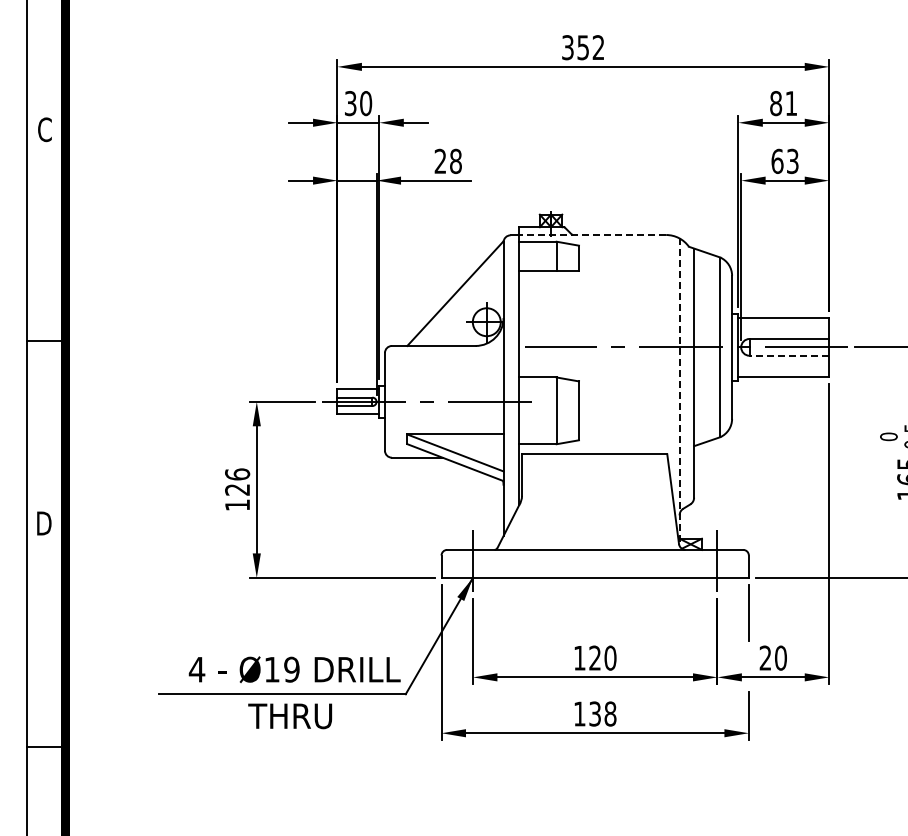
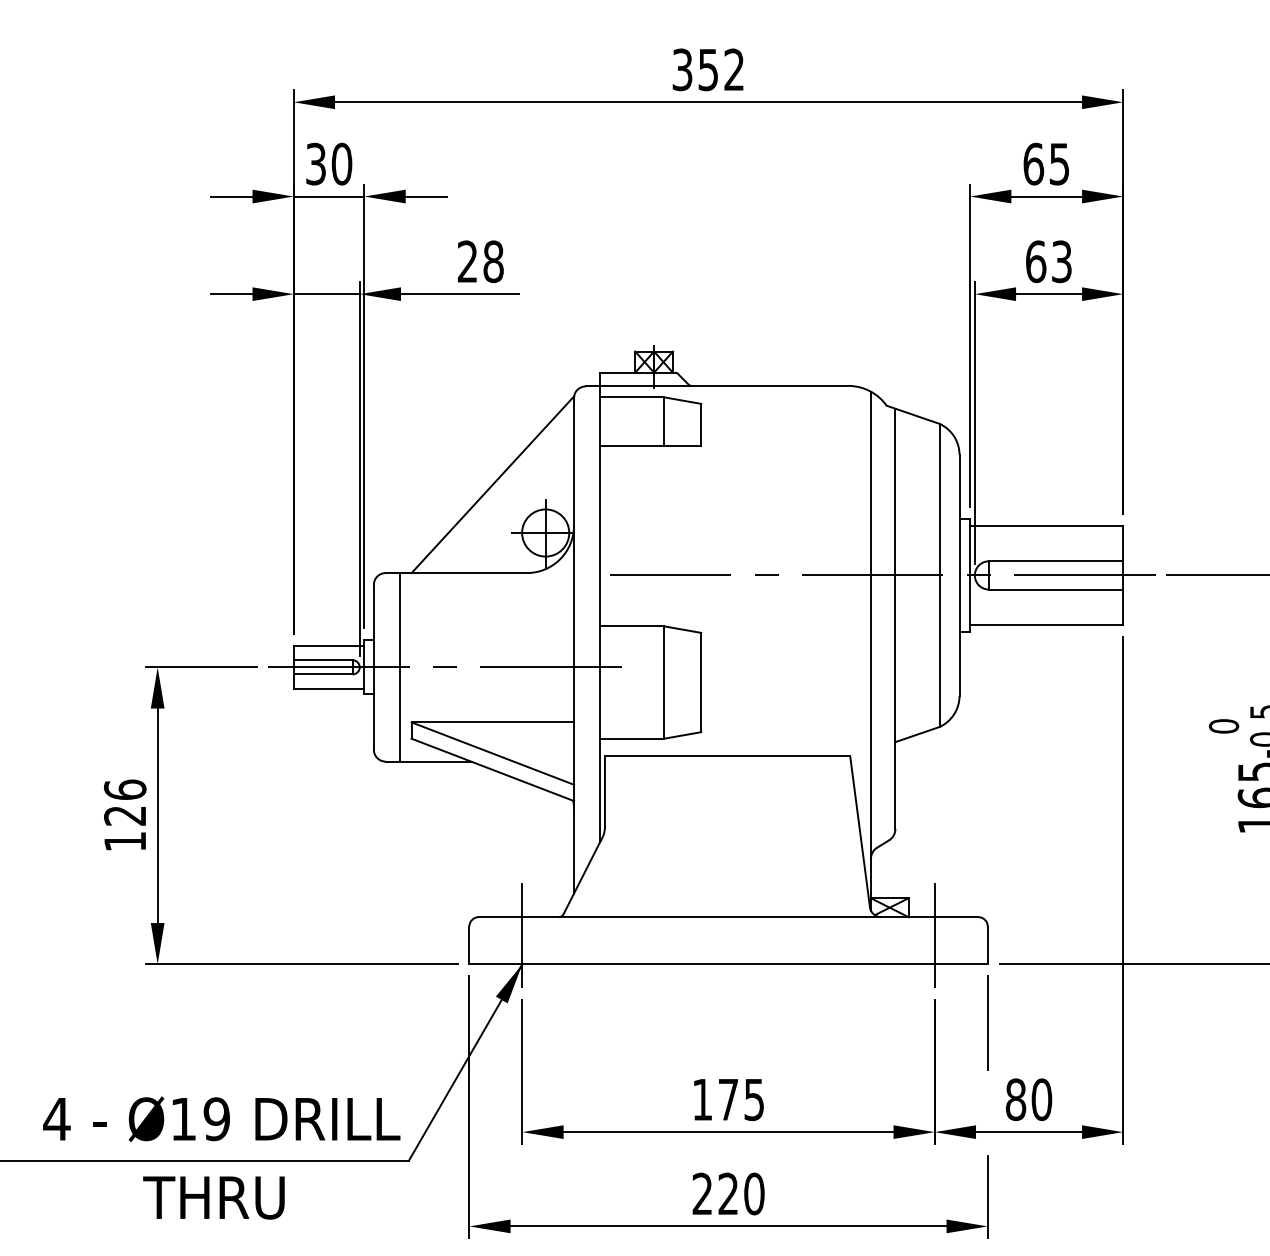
text: (783, 103) -> (1046, 164), 81 -> 65
line: (592, 235) -> (723, 386), dashed -> solid
line: (789, 355) -> (1056, 589), dashed -> solid
line: (679, 392) -> (870, 651), dashed -> solid
line: (400, 401) -> (400, 666), added
text: (602, 657) -> (740, 1098), 120 -> 175
text: (765, 657) -> (1015, 1098), 20 -> 80
text: (595, 713) -> (729, 1193), 138 -> 220

